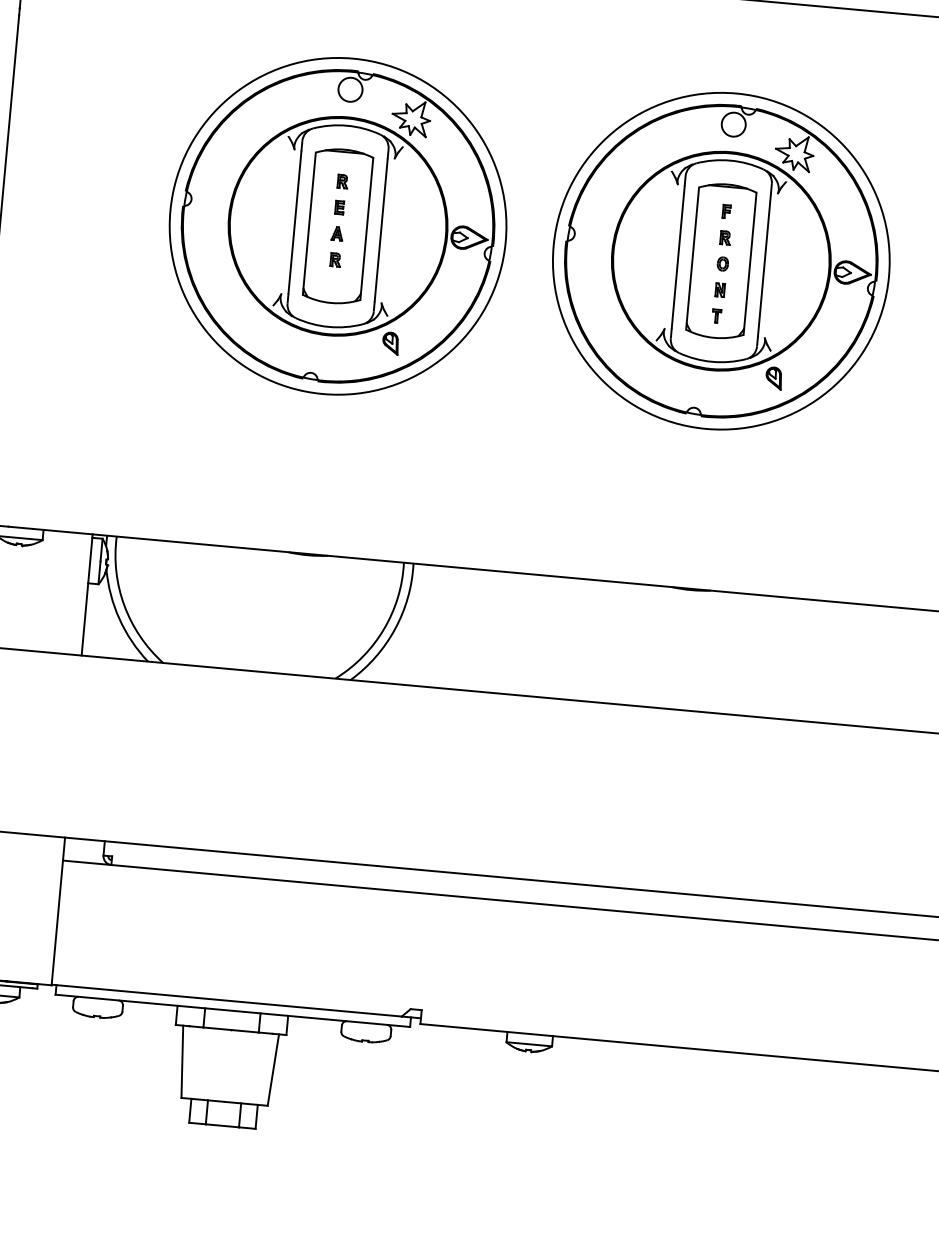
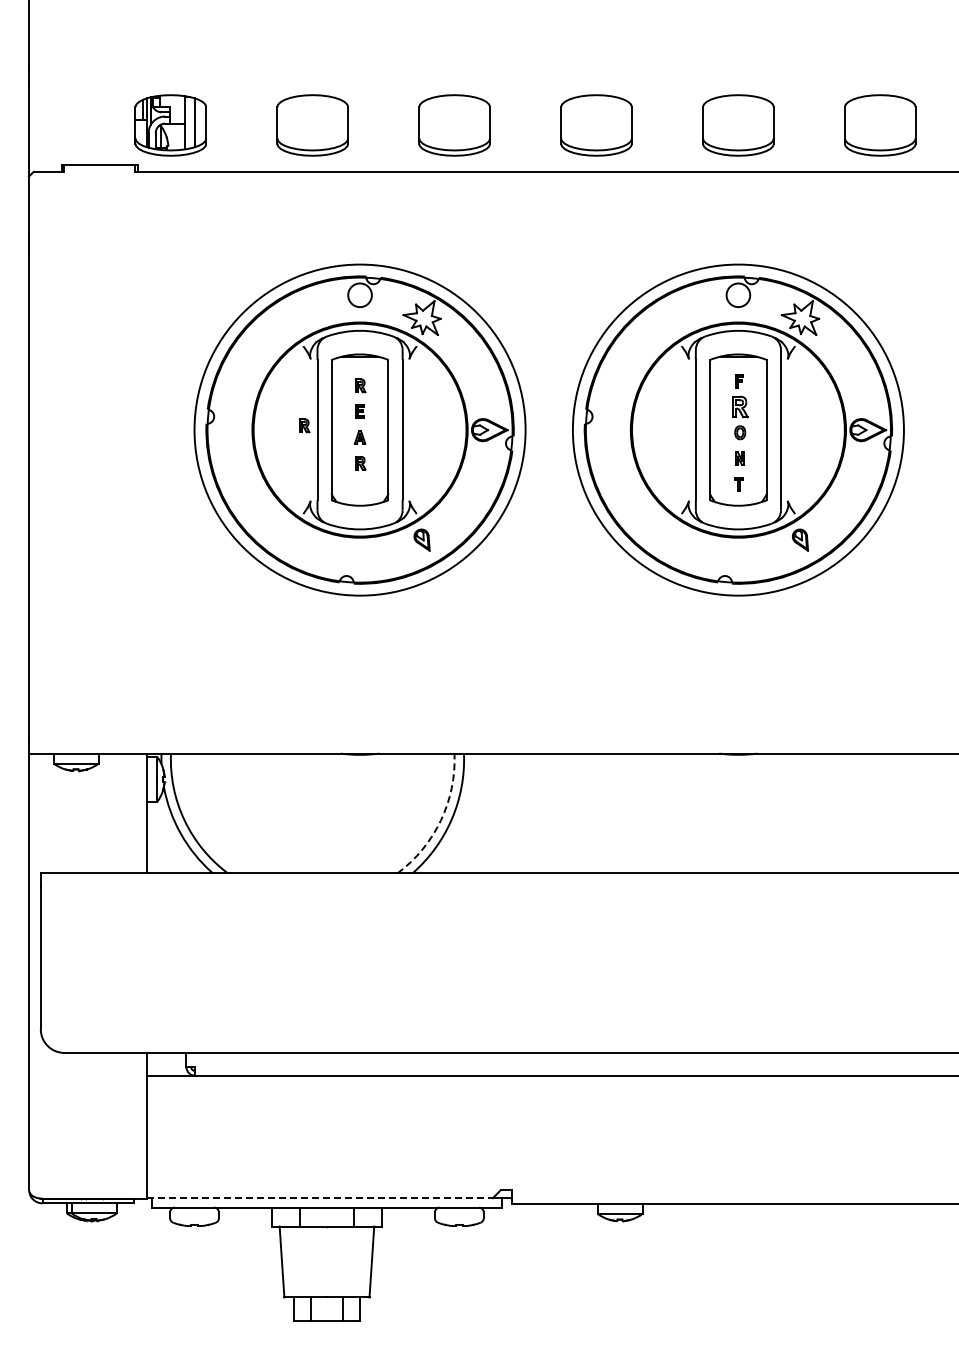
part: (282, 216) -> (304, 425), added
part: (725, 237) -> (740, 406), size x1.6
arc: (383, 629) -> (440, 820), solid -> dashed
line: (227, 1001) -> (320, 1198), solid -> dashed

